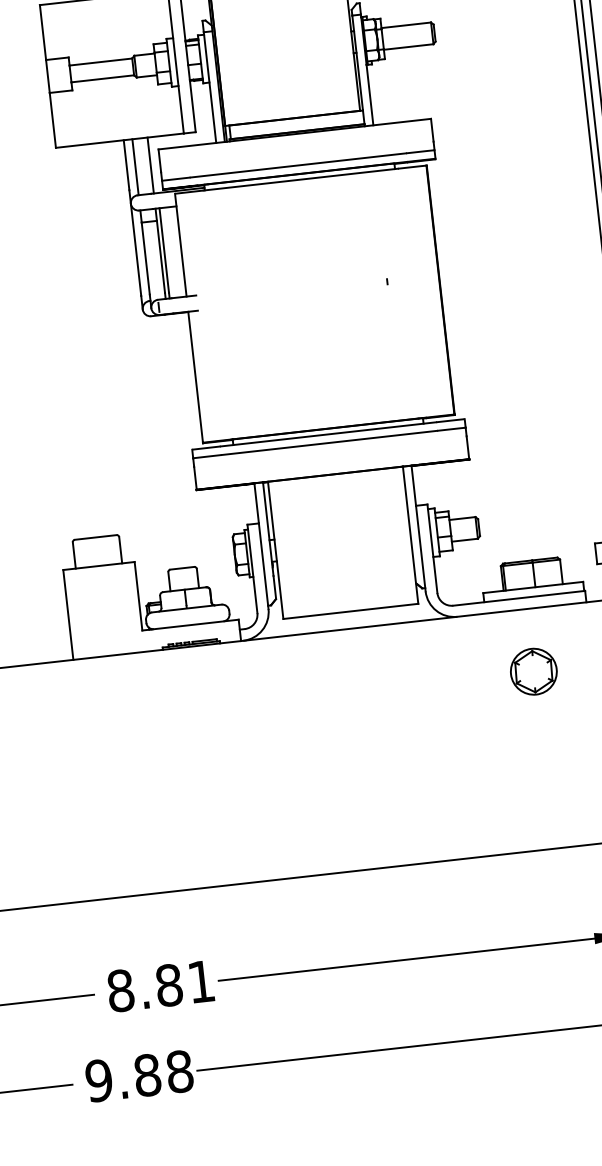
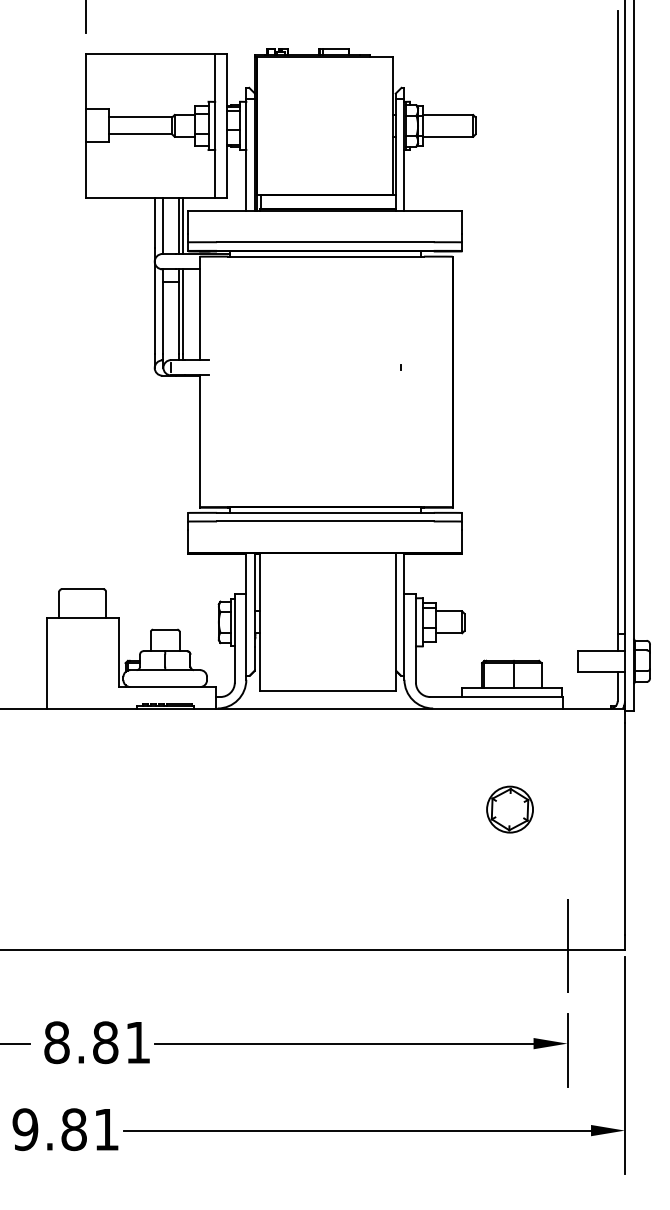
line: (154, 164) -> (182, 225), added
part: (533, 671) -> (509, 809), moved
text: (179, 1071) -> (106, 1129), 9.88 -> 9.81

